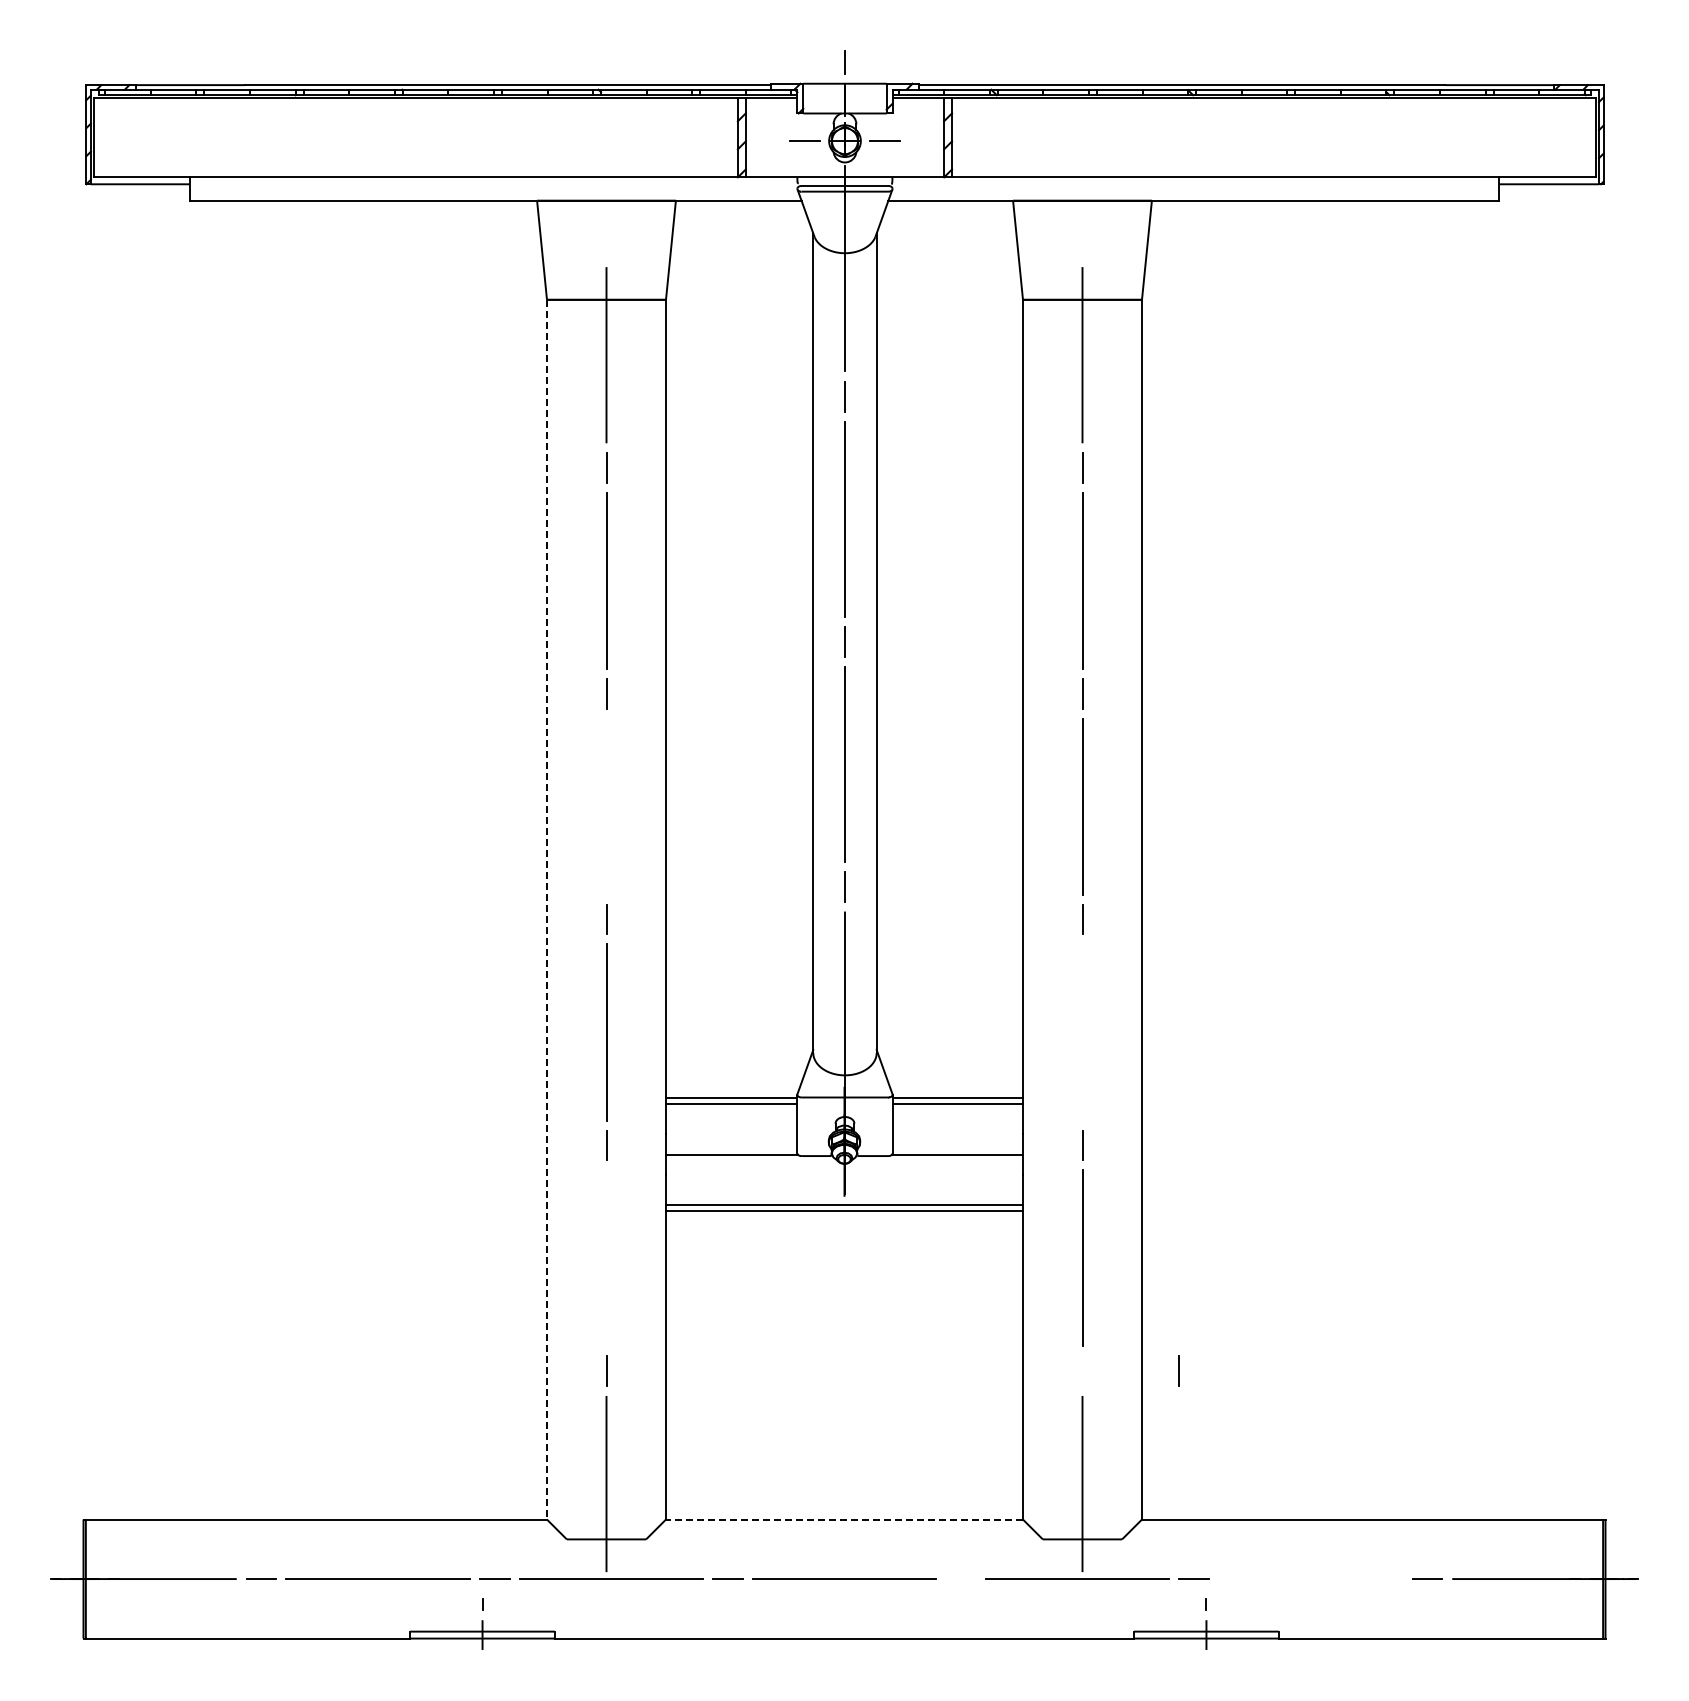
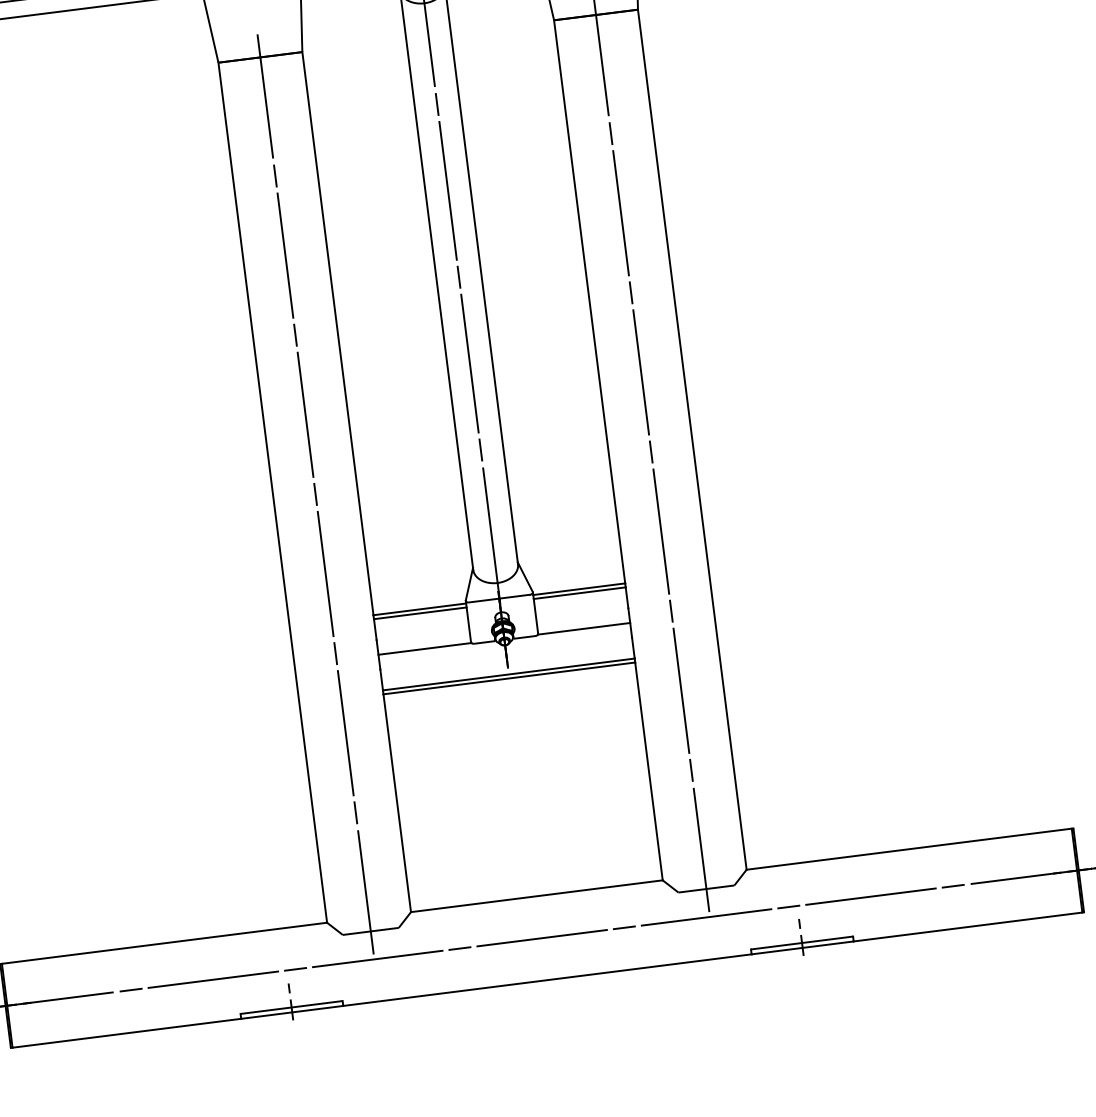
line: (606, 806) -> (305, 414), added
line: (547, 909) -> (273, 492), dashed -> solid
line: (1082, 1032) -> (661, 531), added
line: (606, 1258) -> (345, 733), added
line: (1178, 1370) -> (691, 769), moved
line: (843, 1519) -> (536, 896), dashed -> solid
line: (960, 1578) -> (623, 927), added
line: (1310, 1579) -> (870, 896), added

